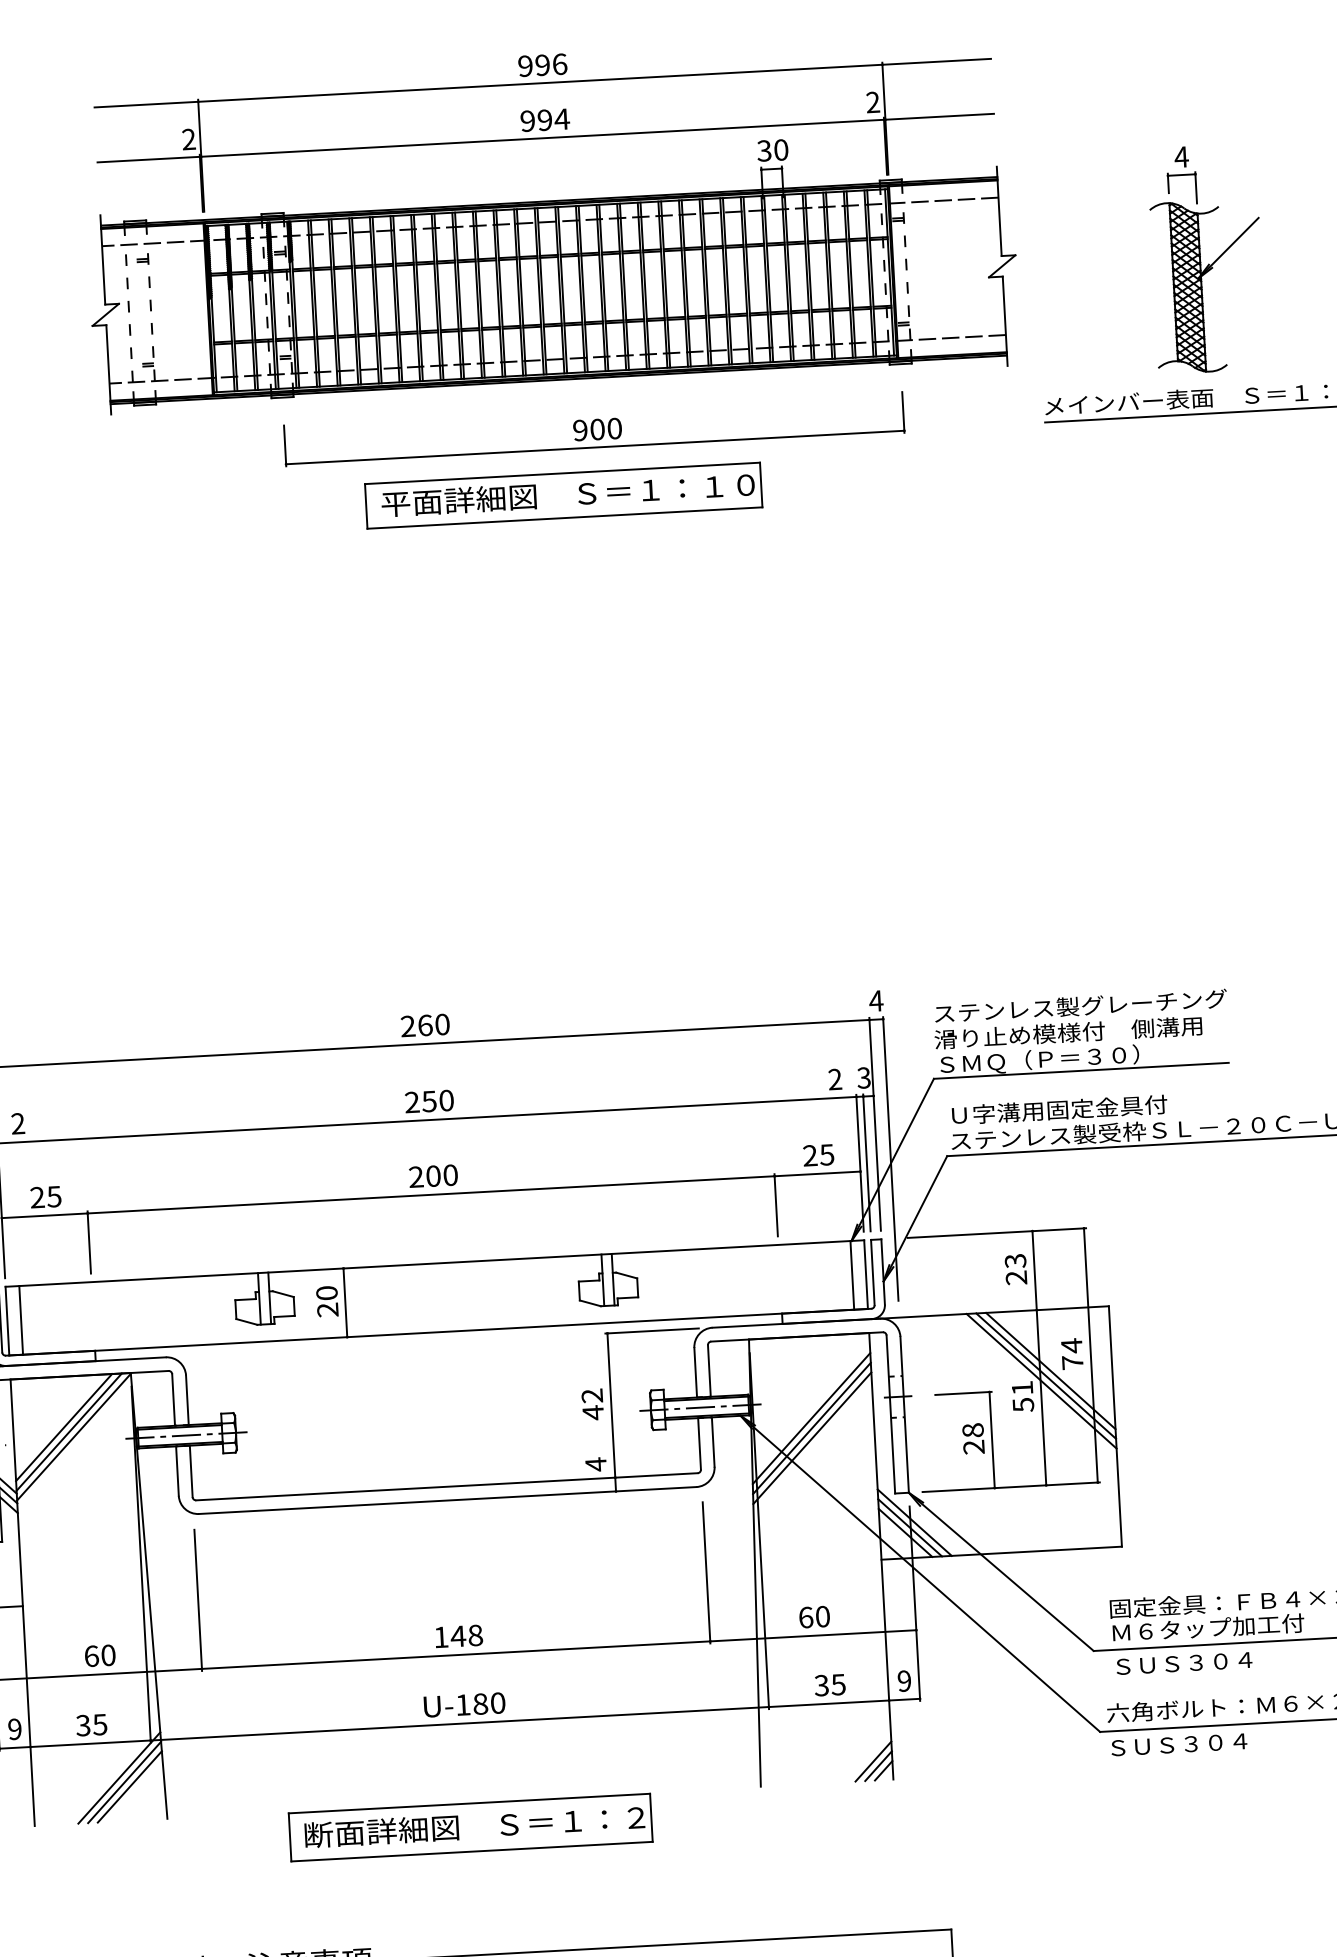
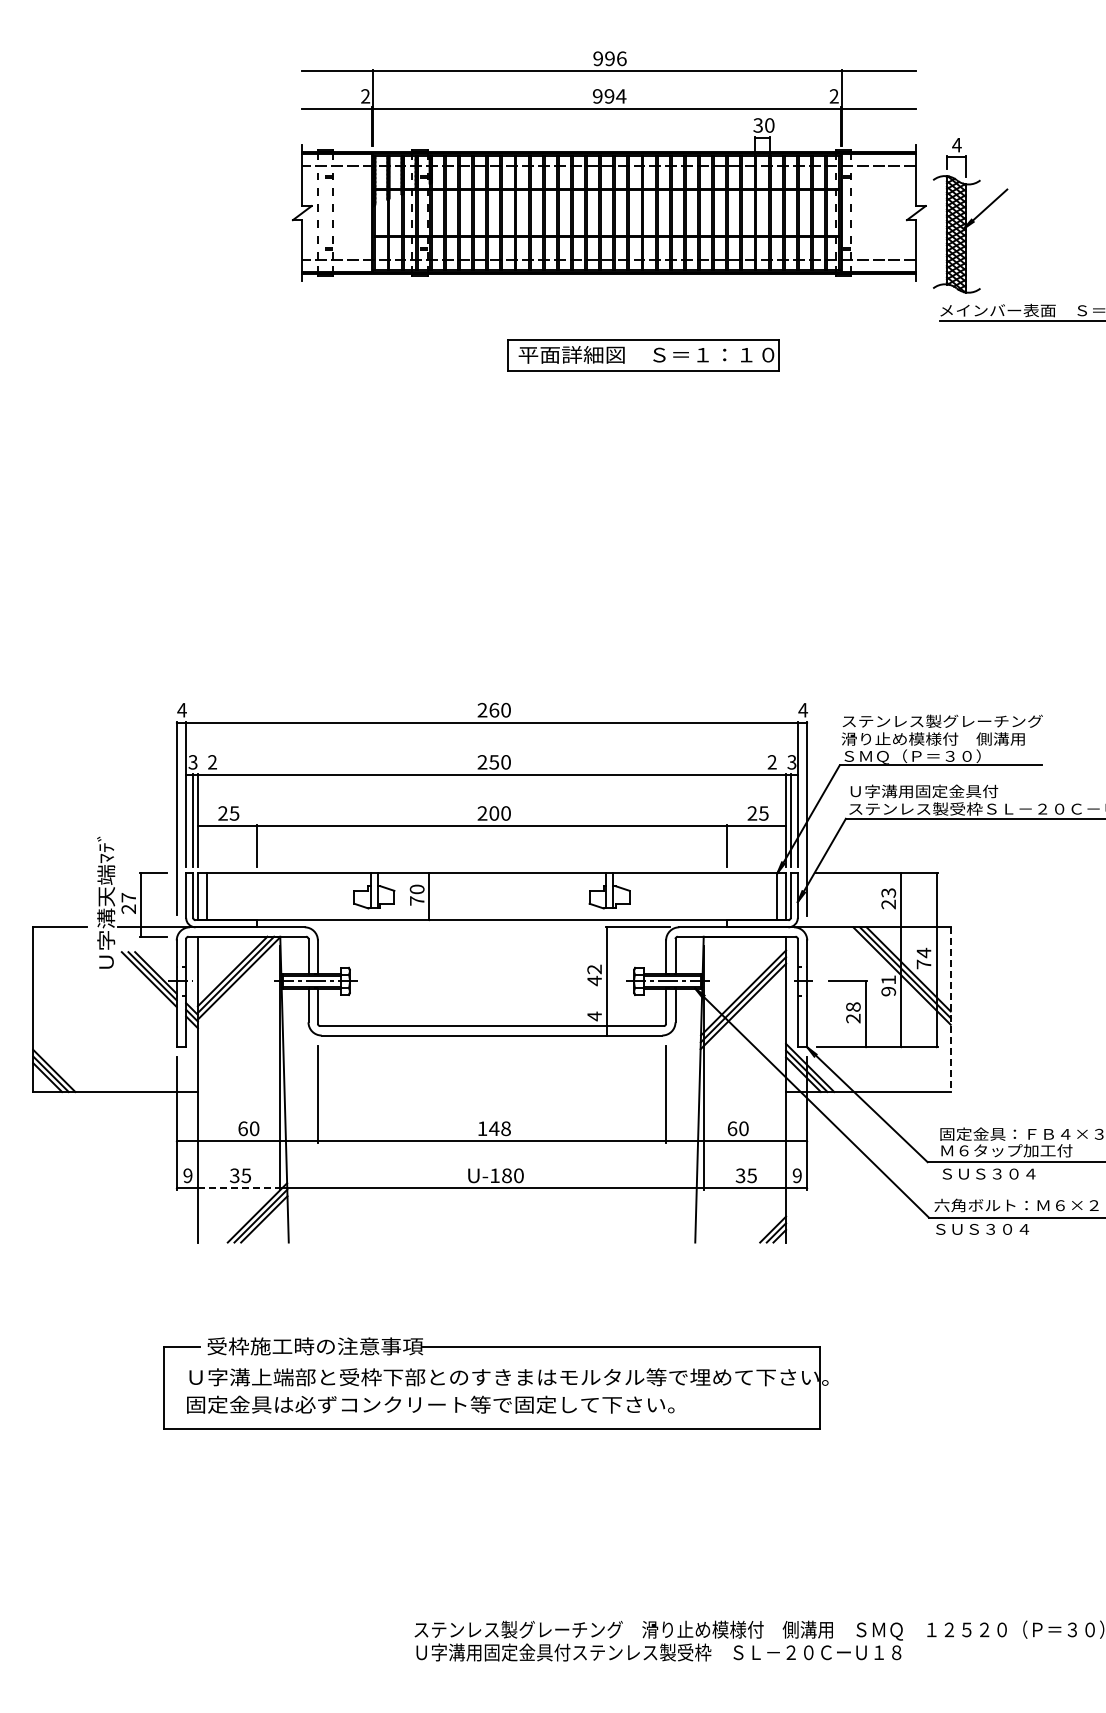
part: (1206, 258) -> (970, 215), moved
part: (593, 428) -> (631, 308), removed
part: (563, 495) -> (643, 355), moved
text: (326, 1309) -> (416, 900), 20 -> 70
text: (1023, 1404) -> (888, 991), 51 -> 91
line: (1115, 1427) -> (950, 1010), solid -> dashed
line: (91, 1743) -> (239, 1188), solid -> dashed
part: (470, 1827) -> (495, 1259), removed

